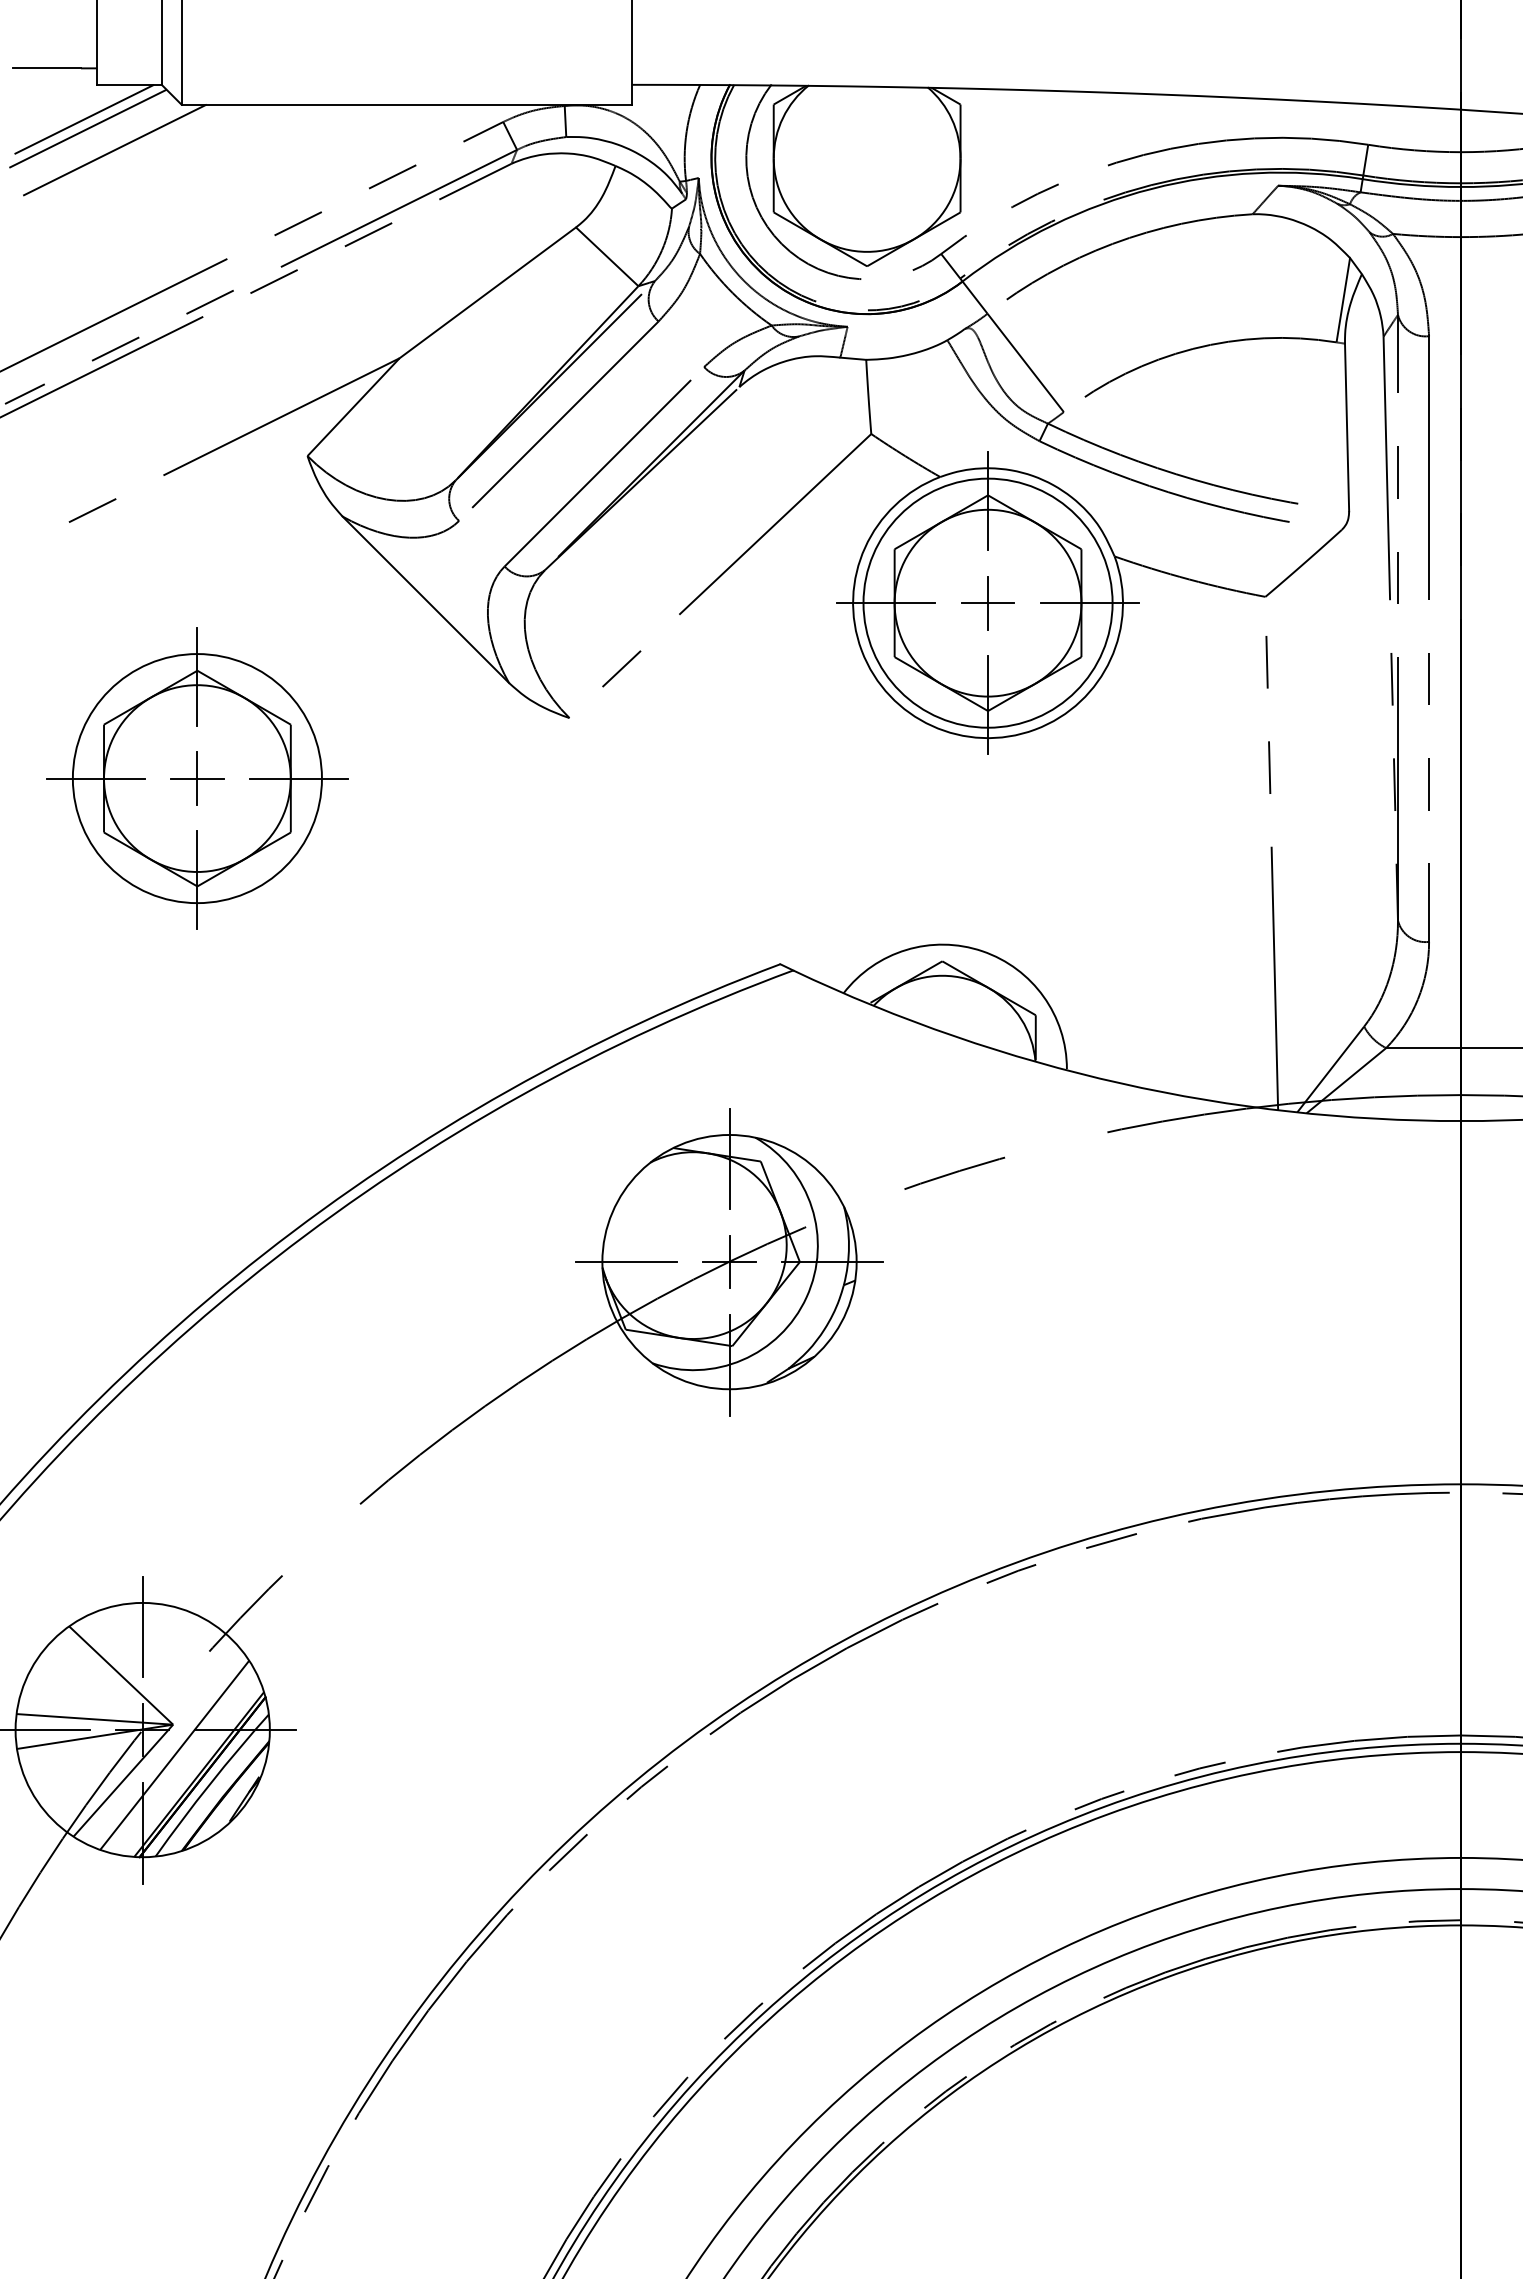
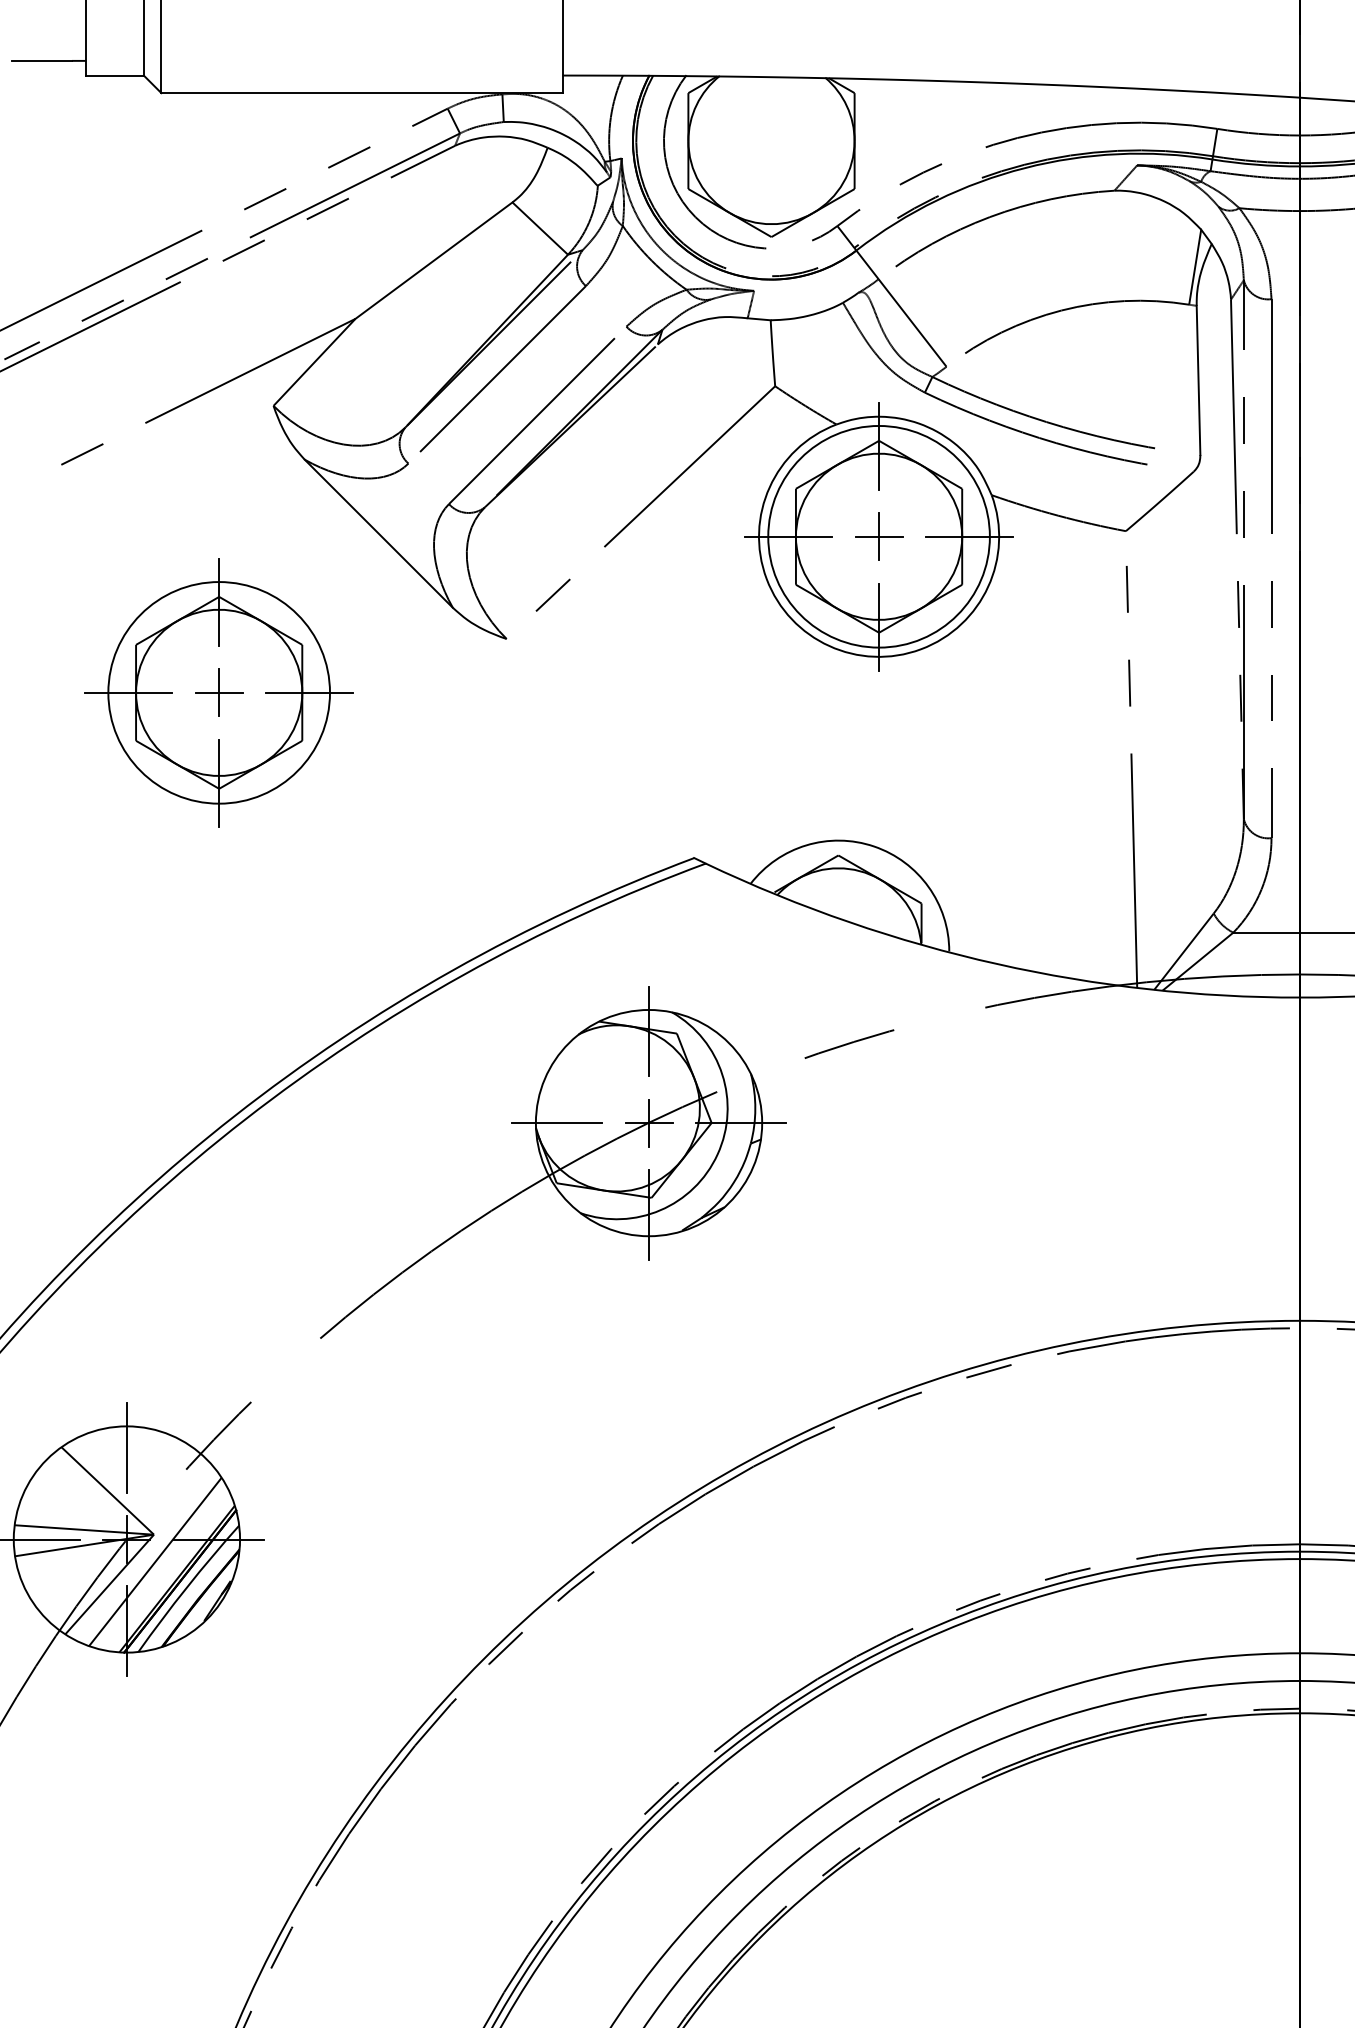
line: (84, 119) -> (75, 106), removed
line: (87, 128) -> (77, 114), removed
line: (114, 149) -> (101, 133), removed
part: (197, 778) -> (219, 692), moved

